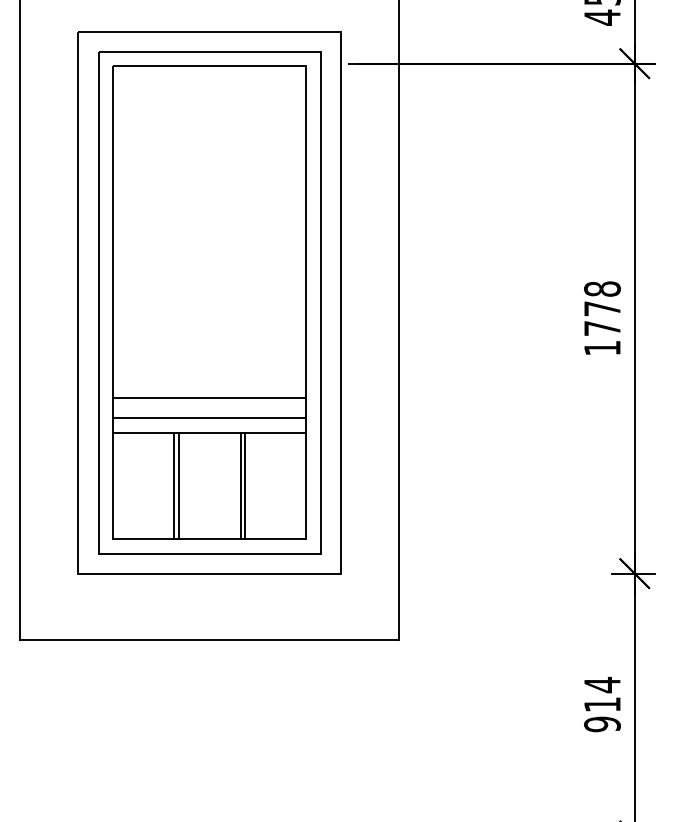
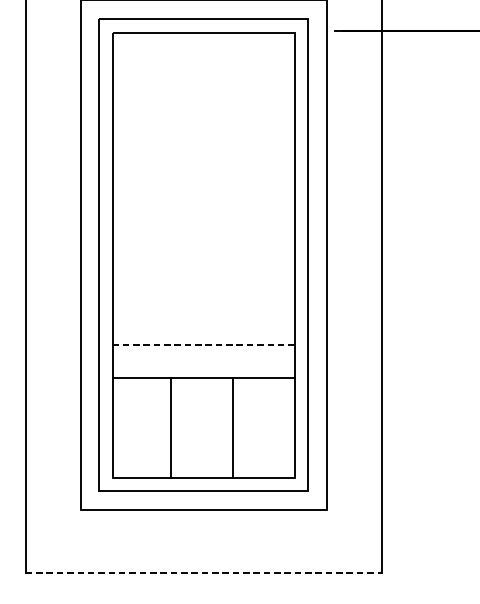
line: (209, 398) -> (203, 345), solid -> dashed
line: (209, 418) -> (203, 364), removed
line: (178, 485) -> (174, 427), removed
line: (244, 485) -> (236, 427), removed
line: (210, 640) -> (204, 573), solid -> dashed

